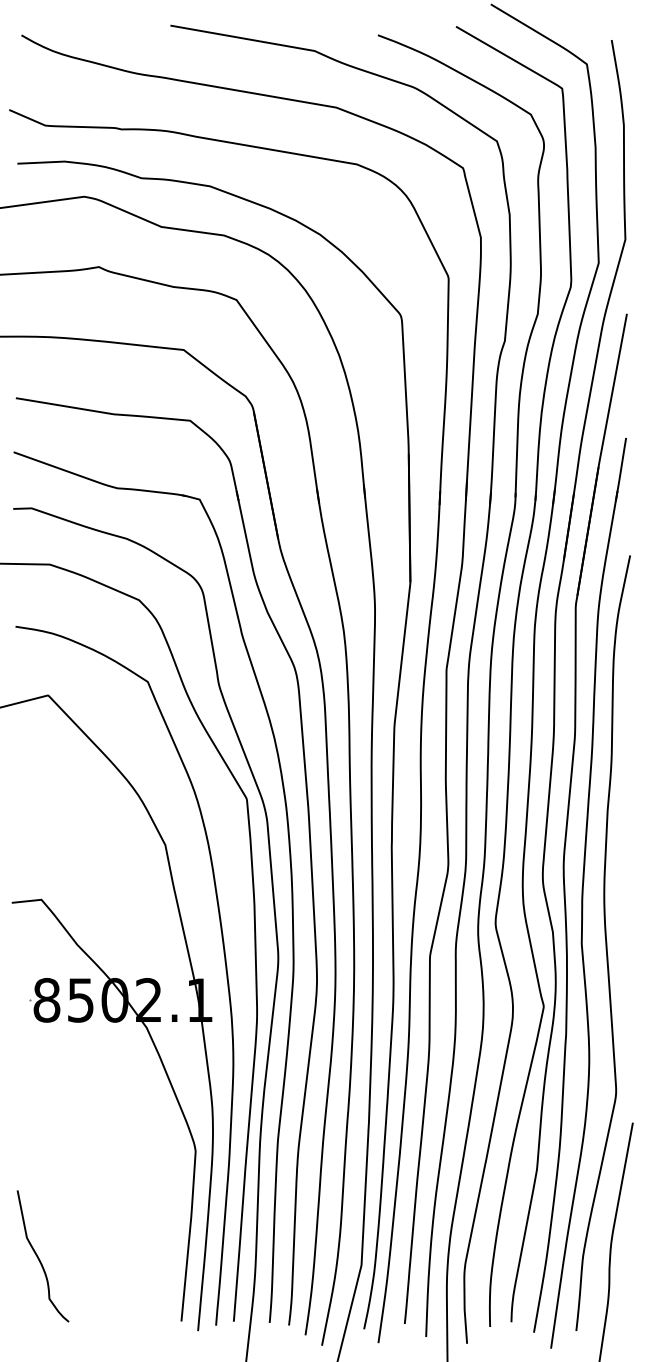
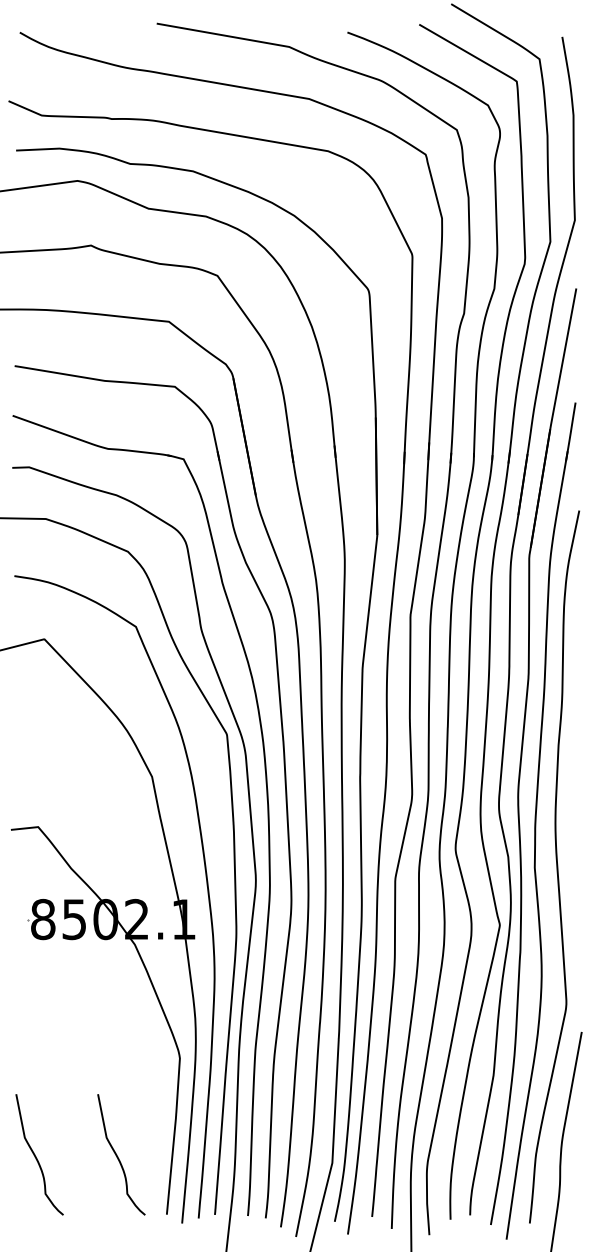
curve: (128, 1258) -> (118, 1156), added

